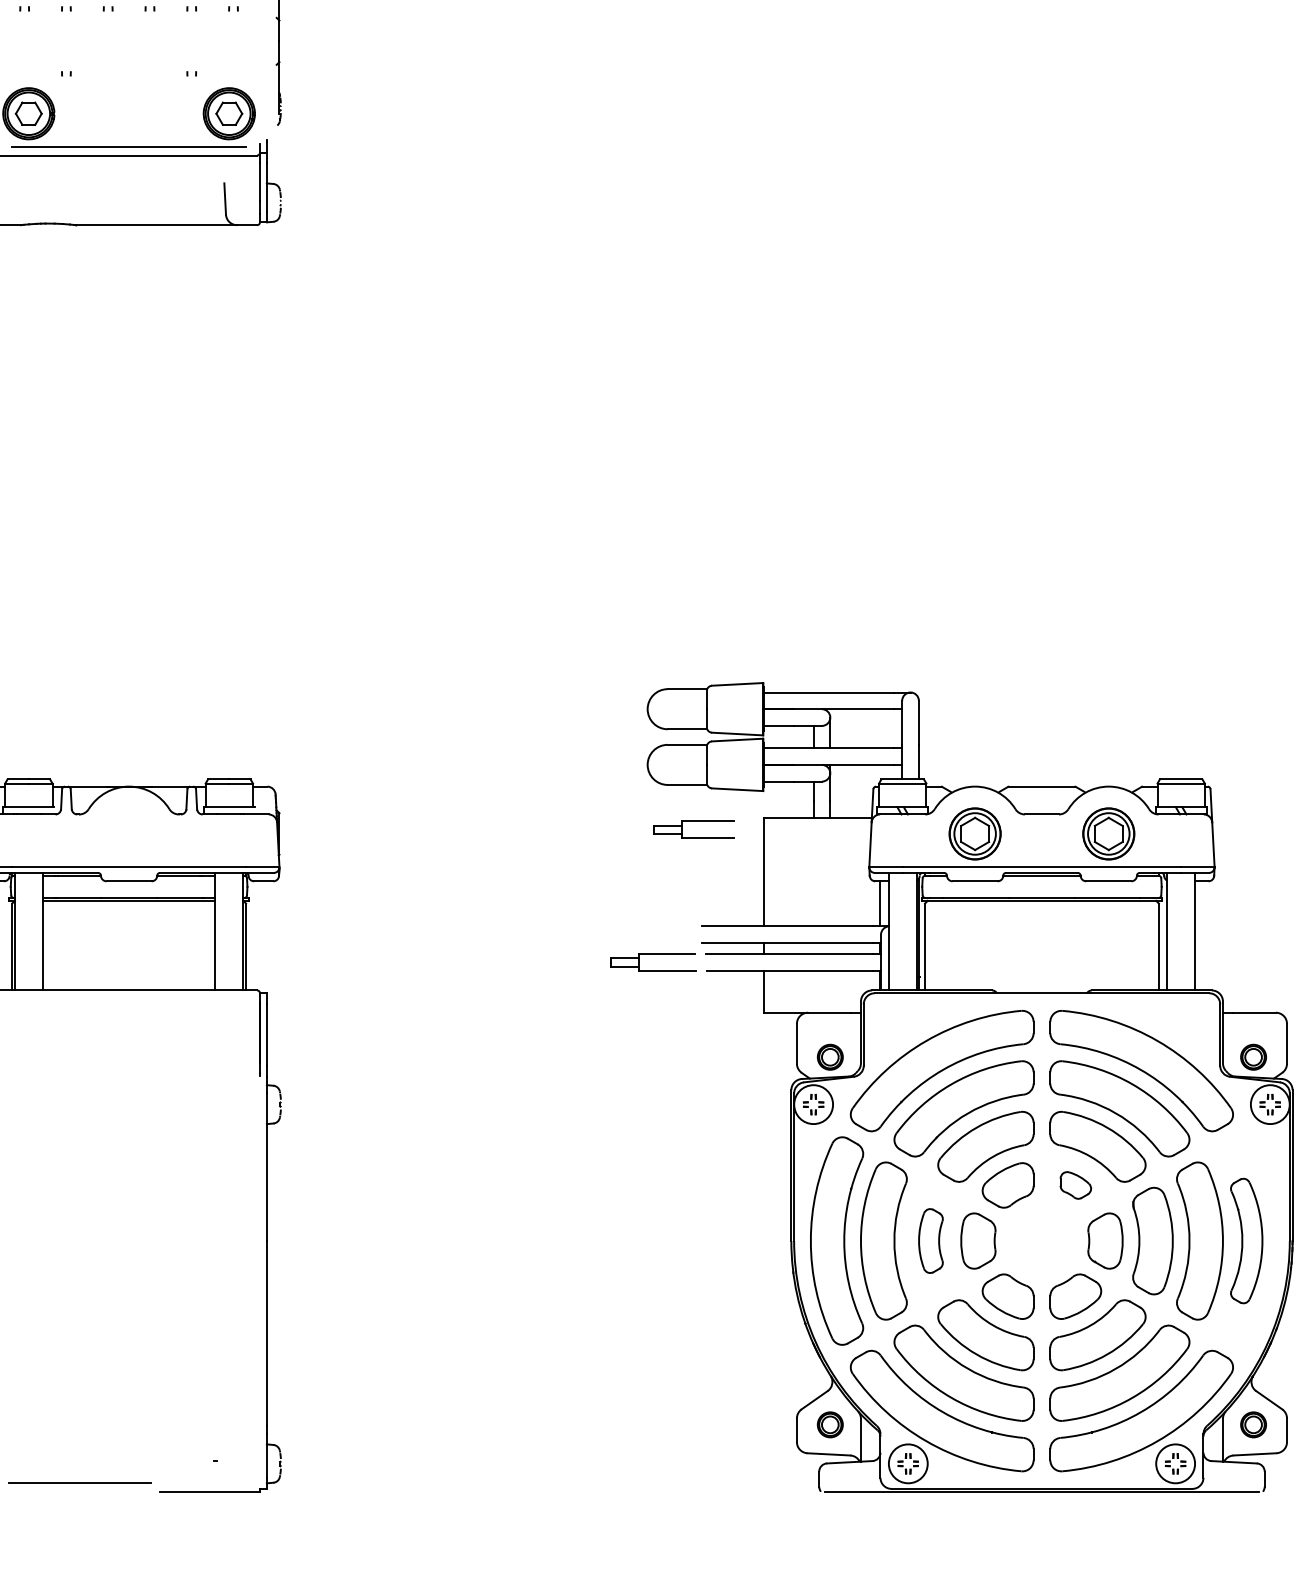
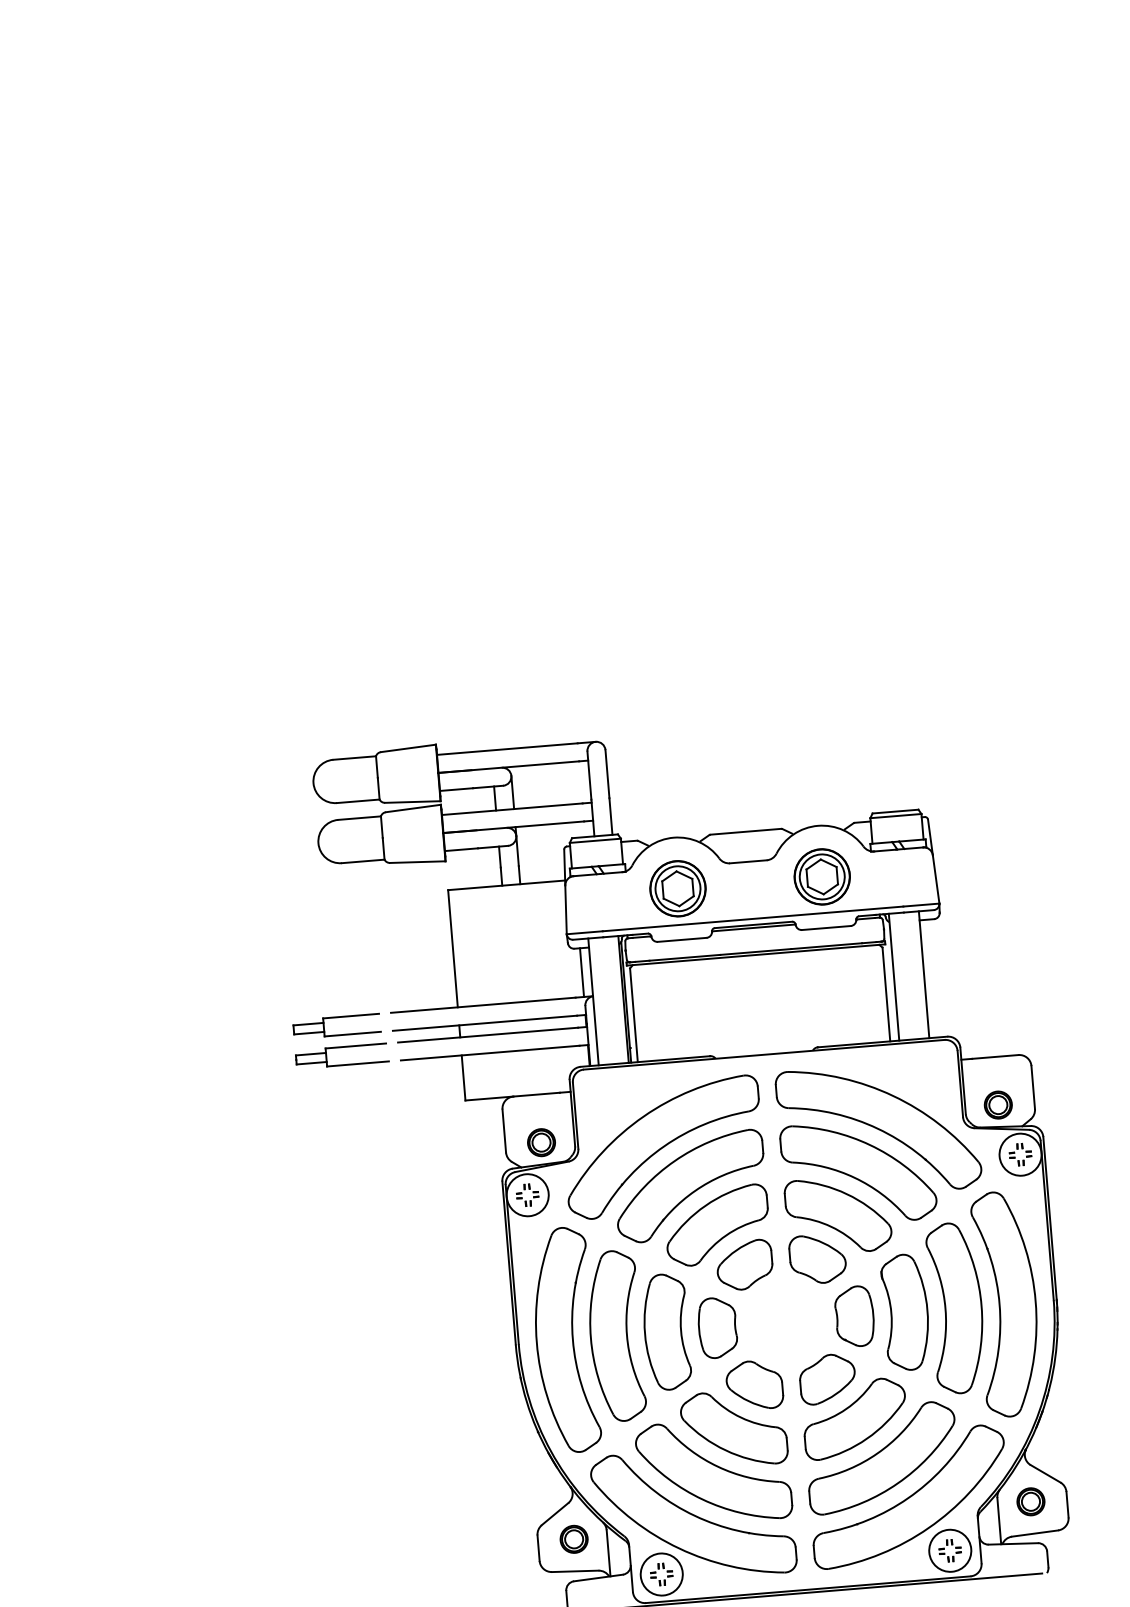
part: (693, 821) -> (335, 1017), moved
part: (1075, 1185) -> (817, 1259), size x1.67
part: (930, 1240) -> (665, 1331), size x1.67
part: (1246, 1240) -> (1006, 1303), size x1.67

